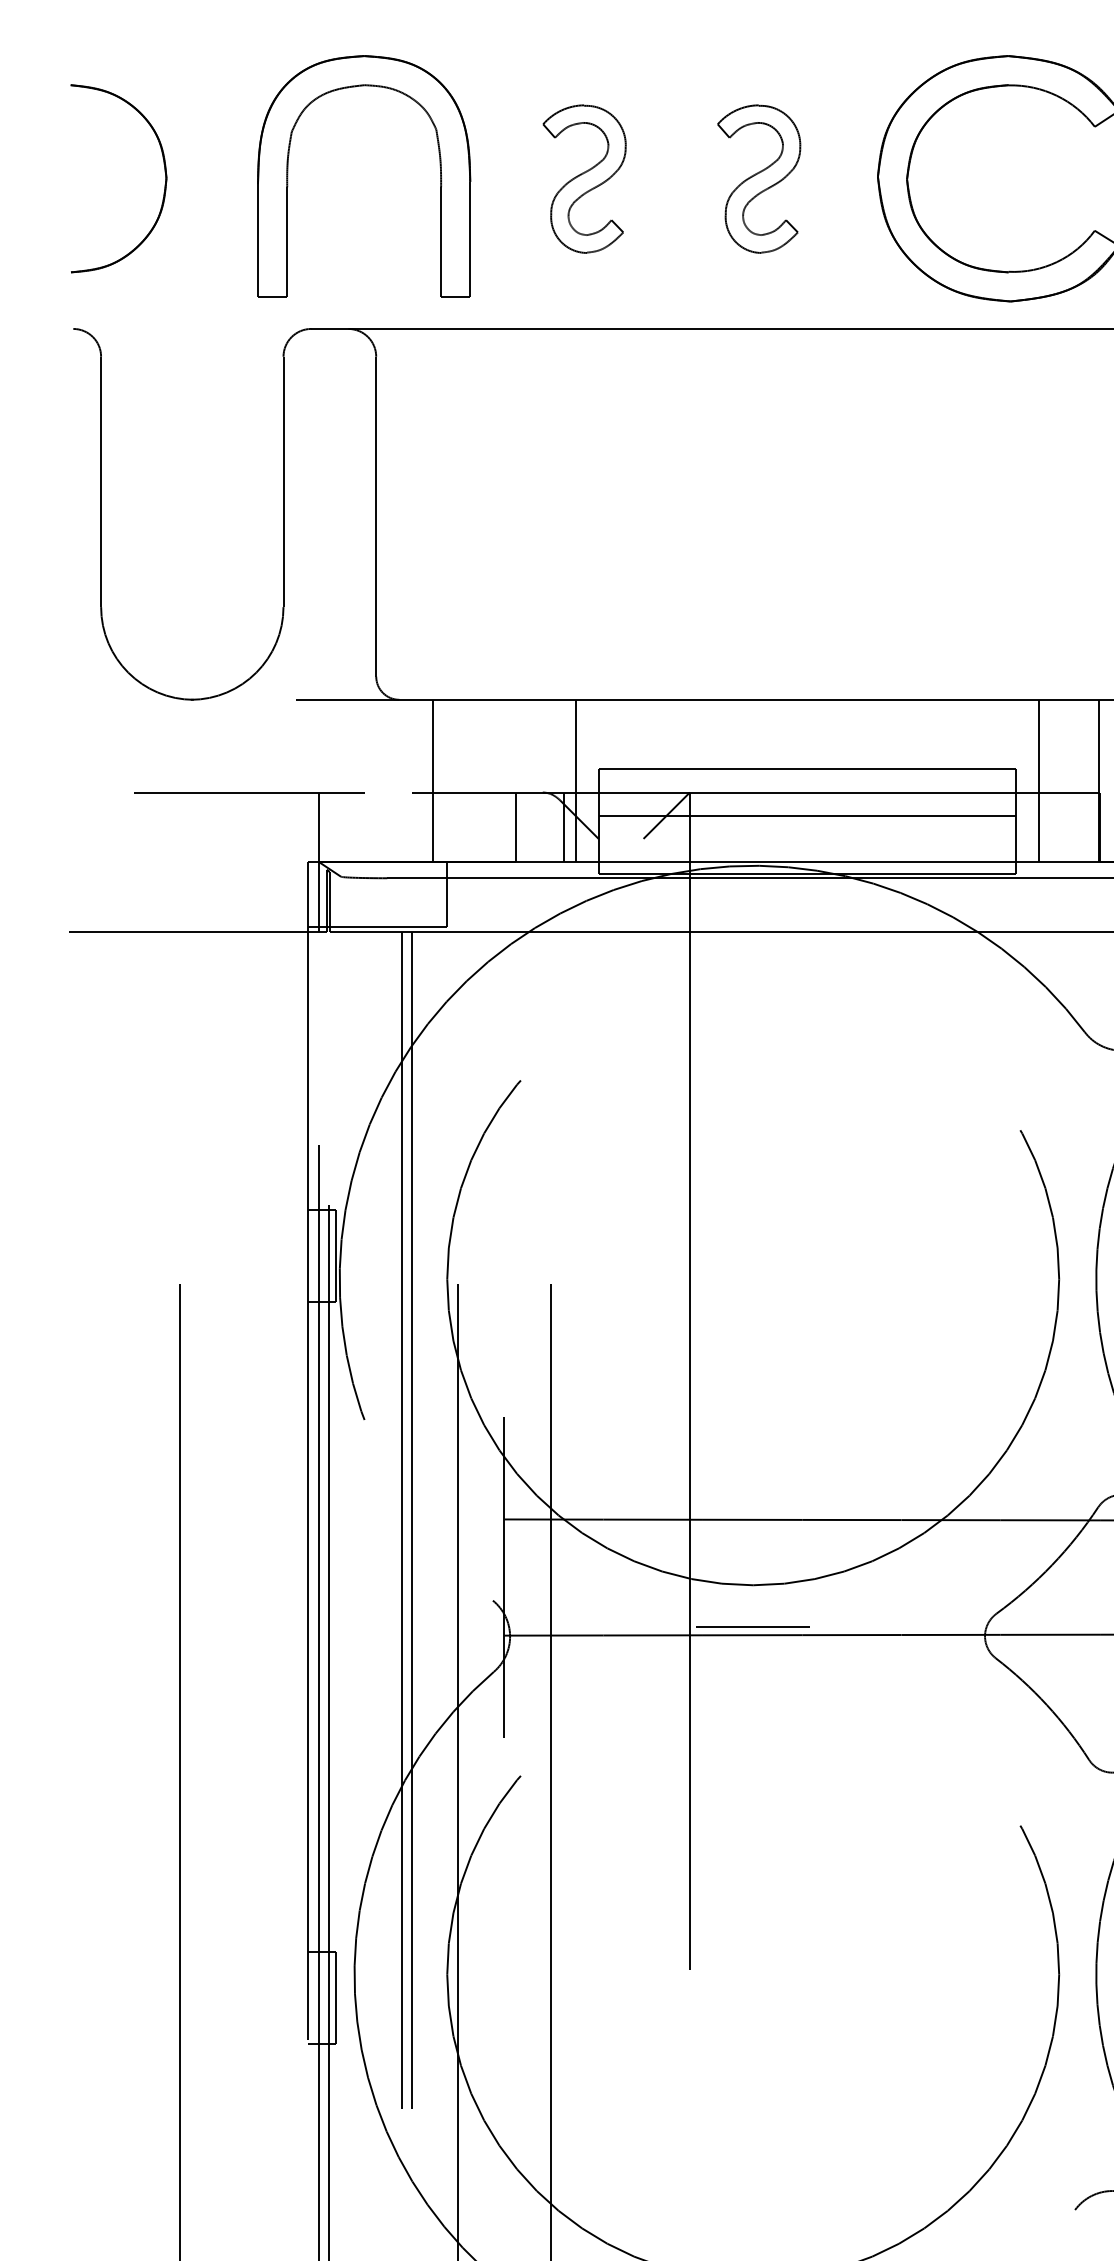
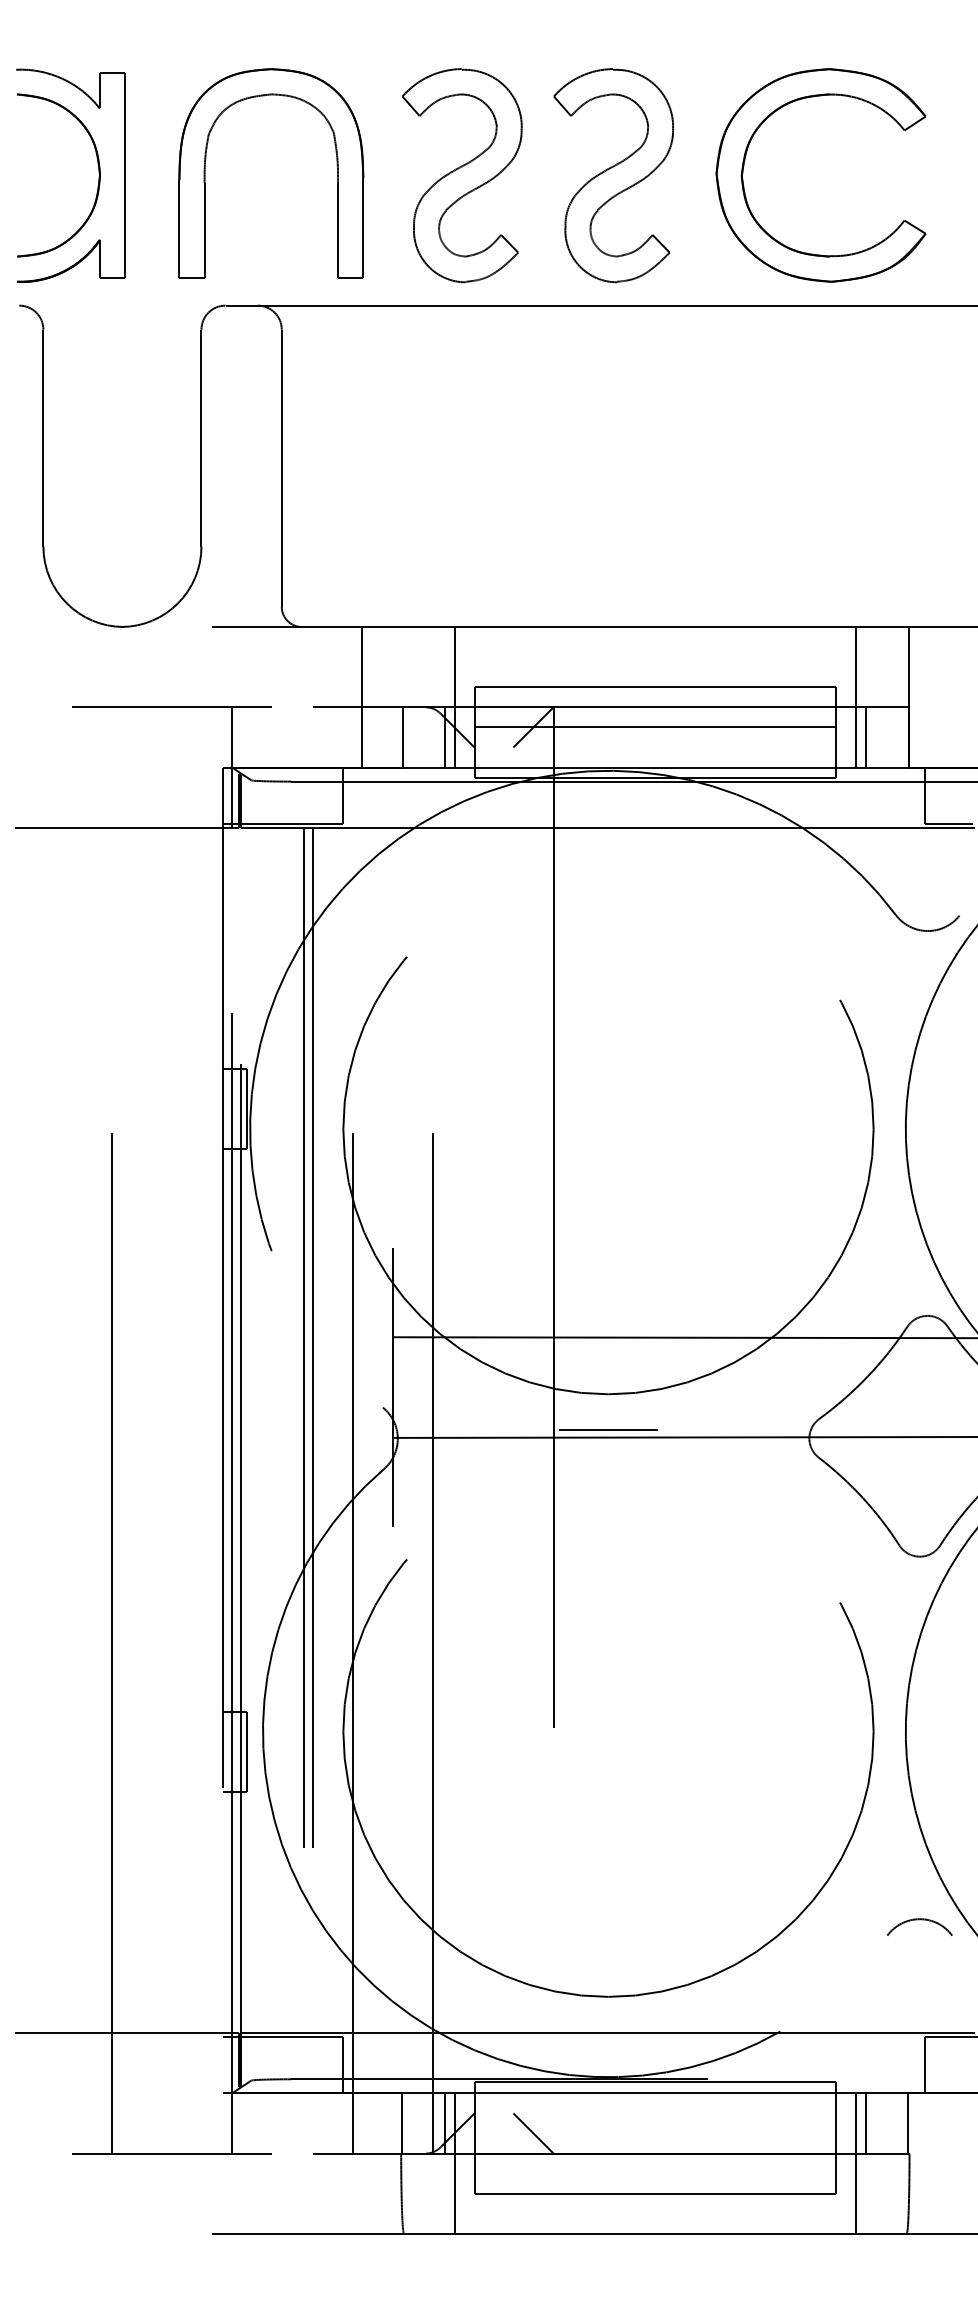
part: (194, 178) -> (124, 175), added
part: (584, 178) -> (462, 175), size x1.67
part: (759, 178) -> (613, 175), size x1.67
line: (433, 781) -> (362, 697), moved
line: (1050, 827) -> (866, 737), added

